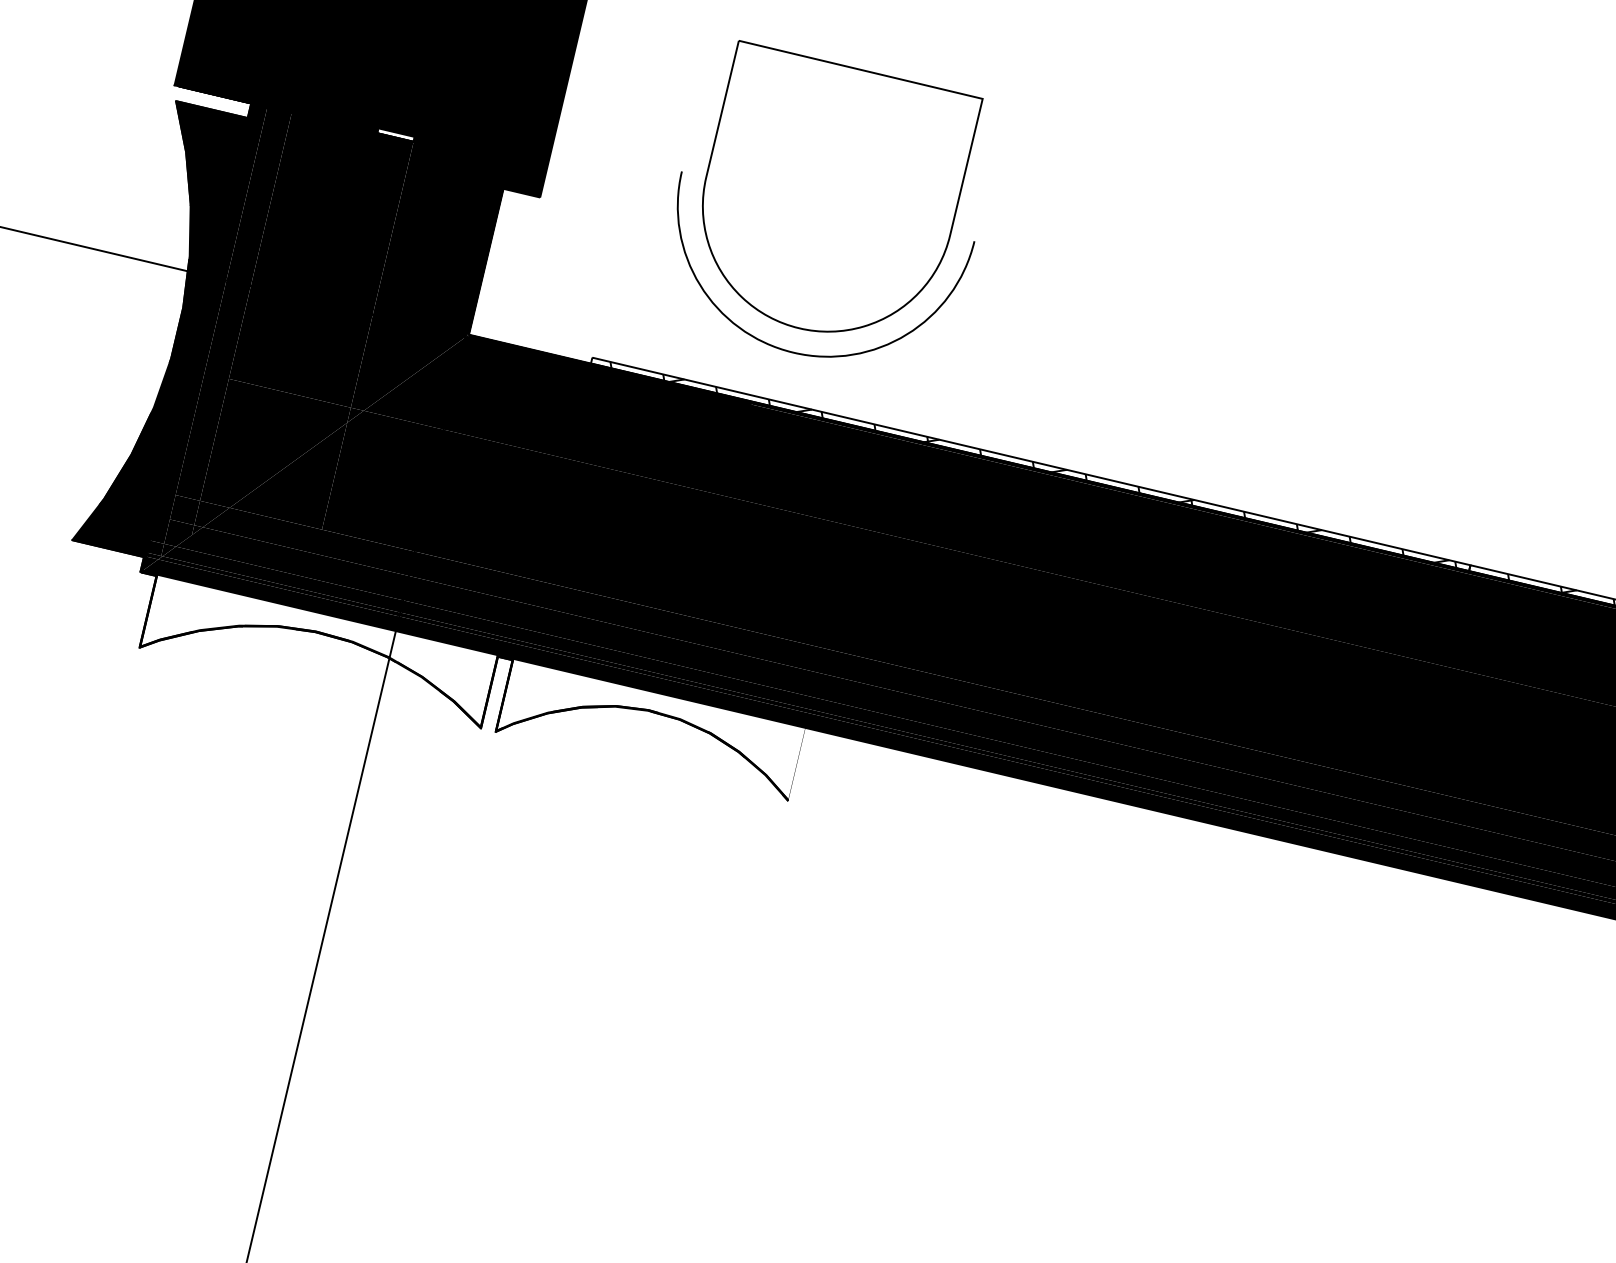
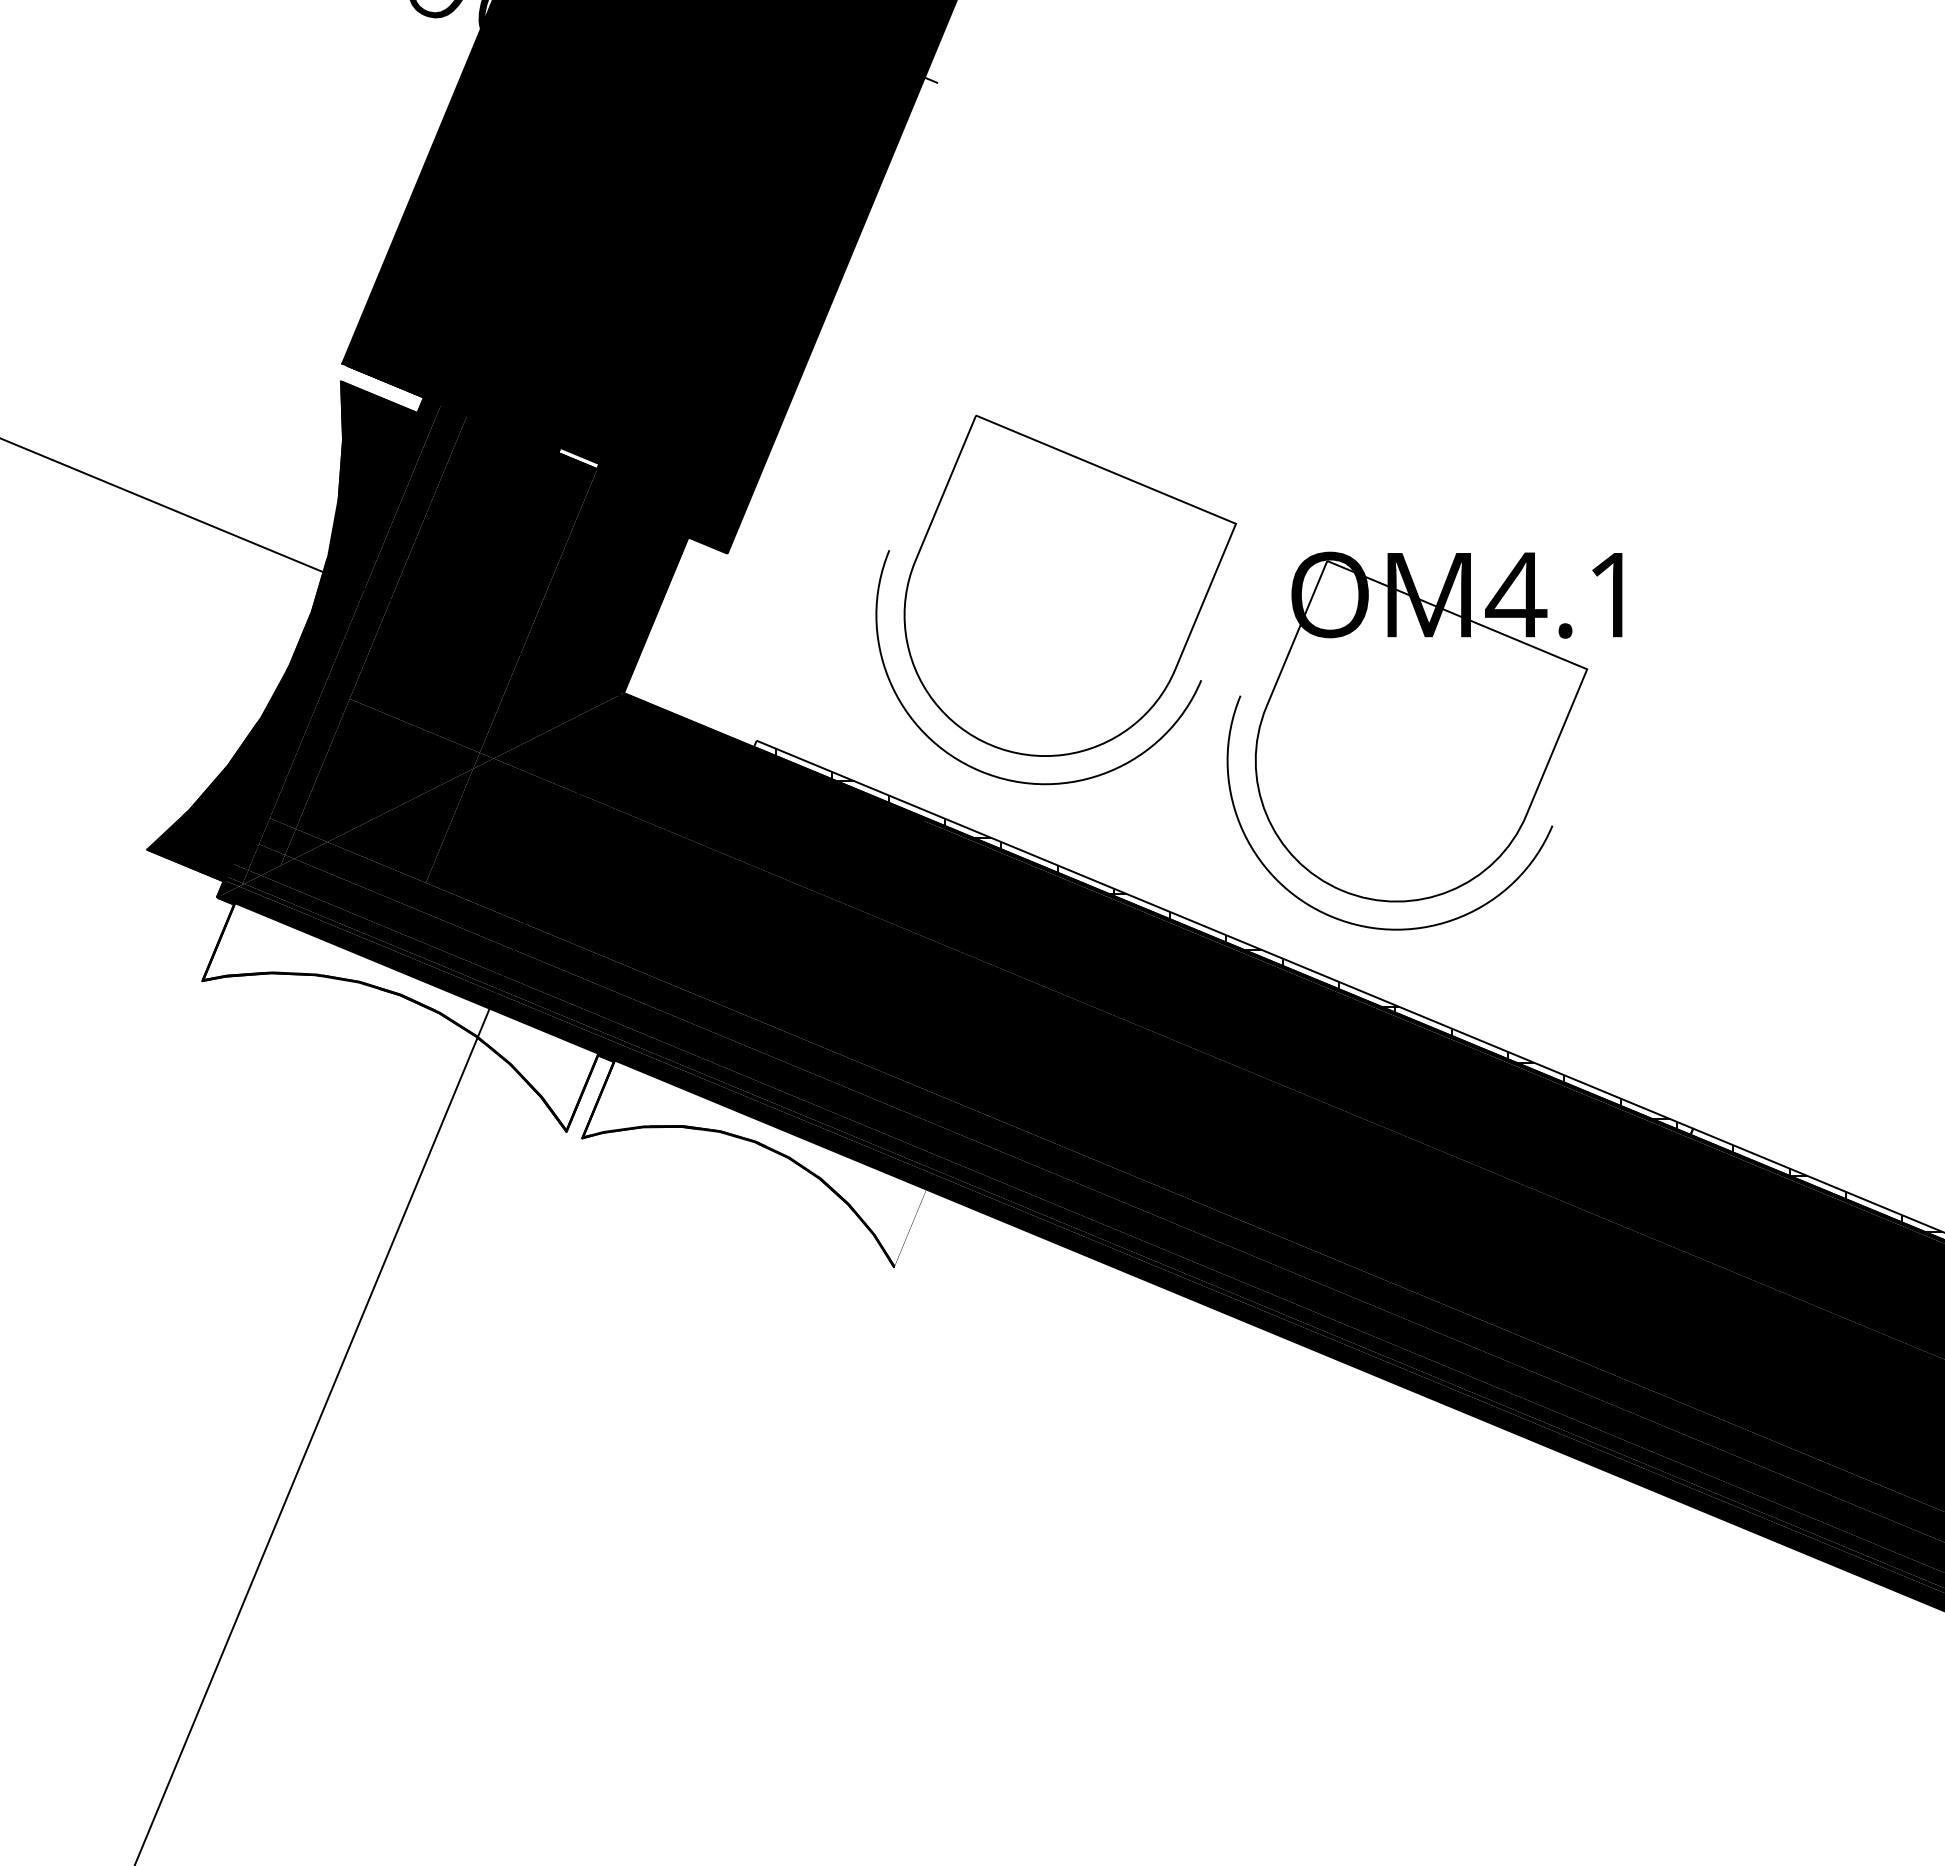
part: (1179, 262) -> (1424, 740), added

